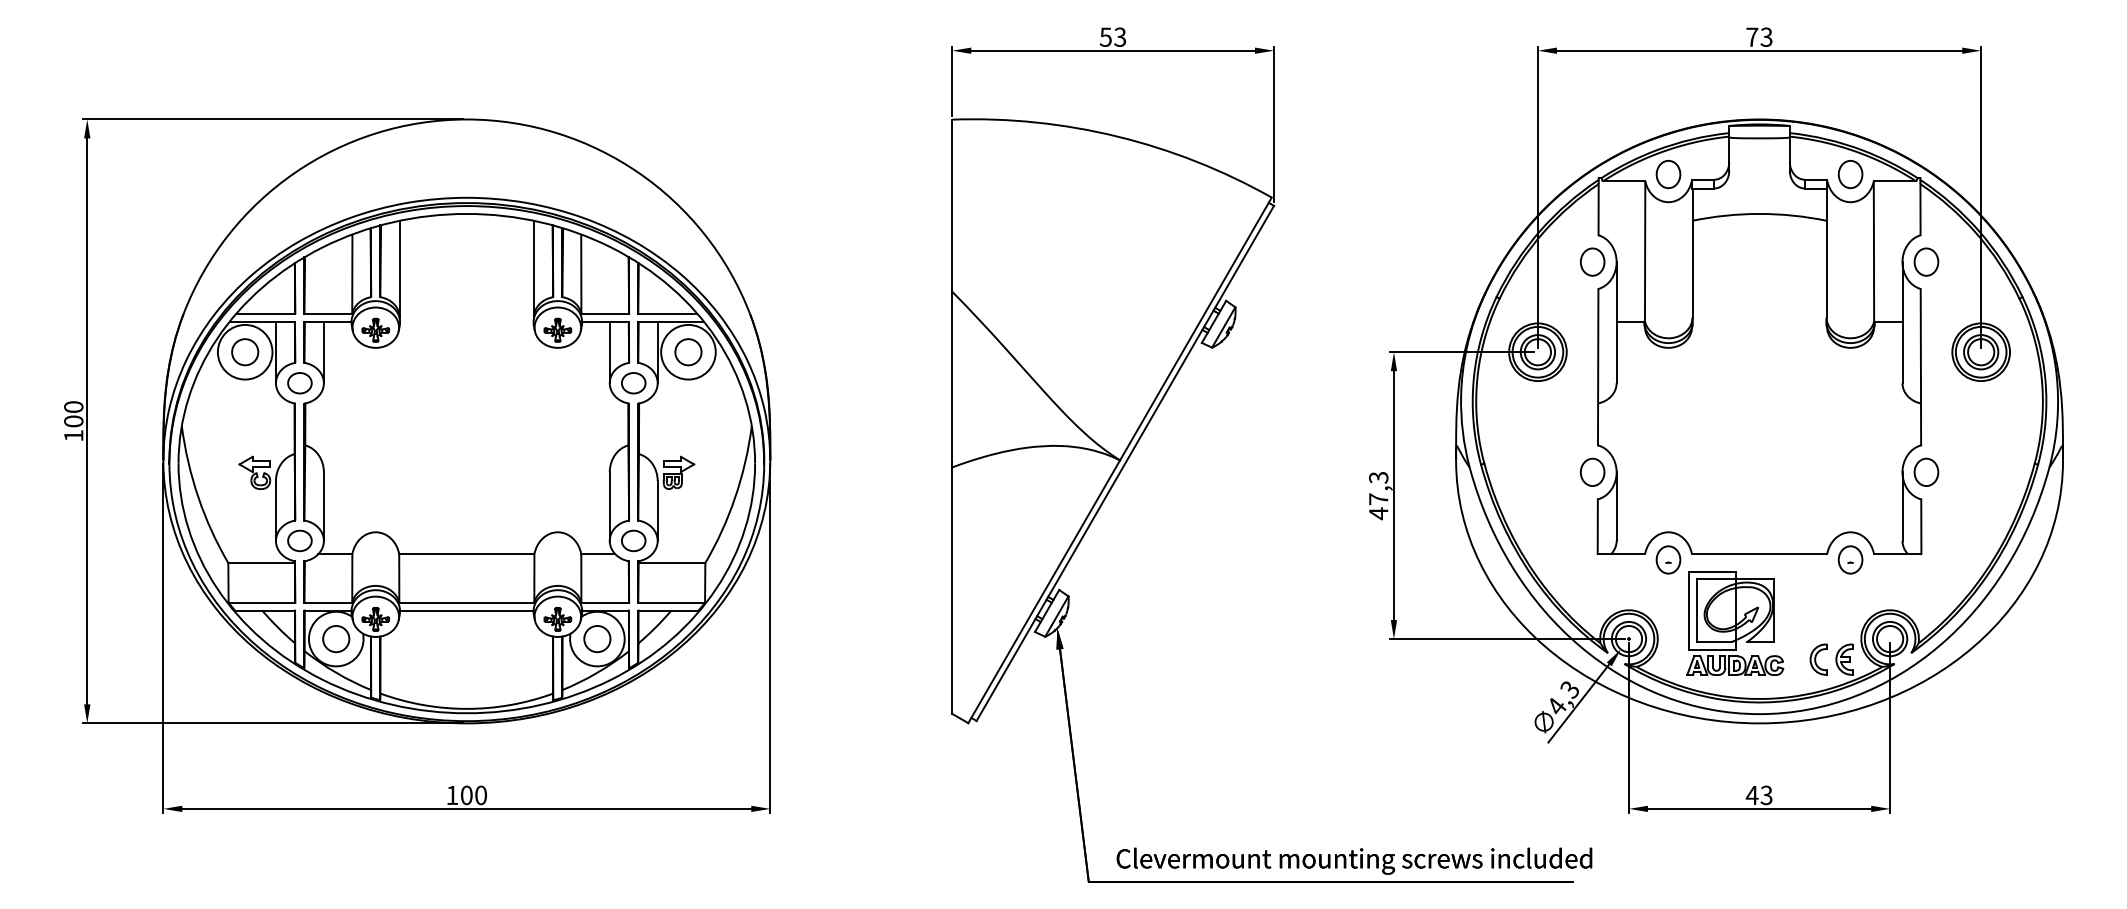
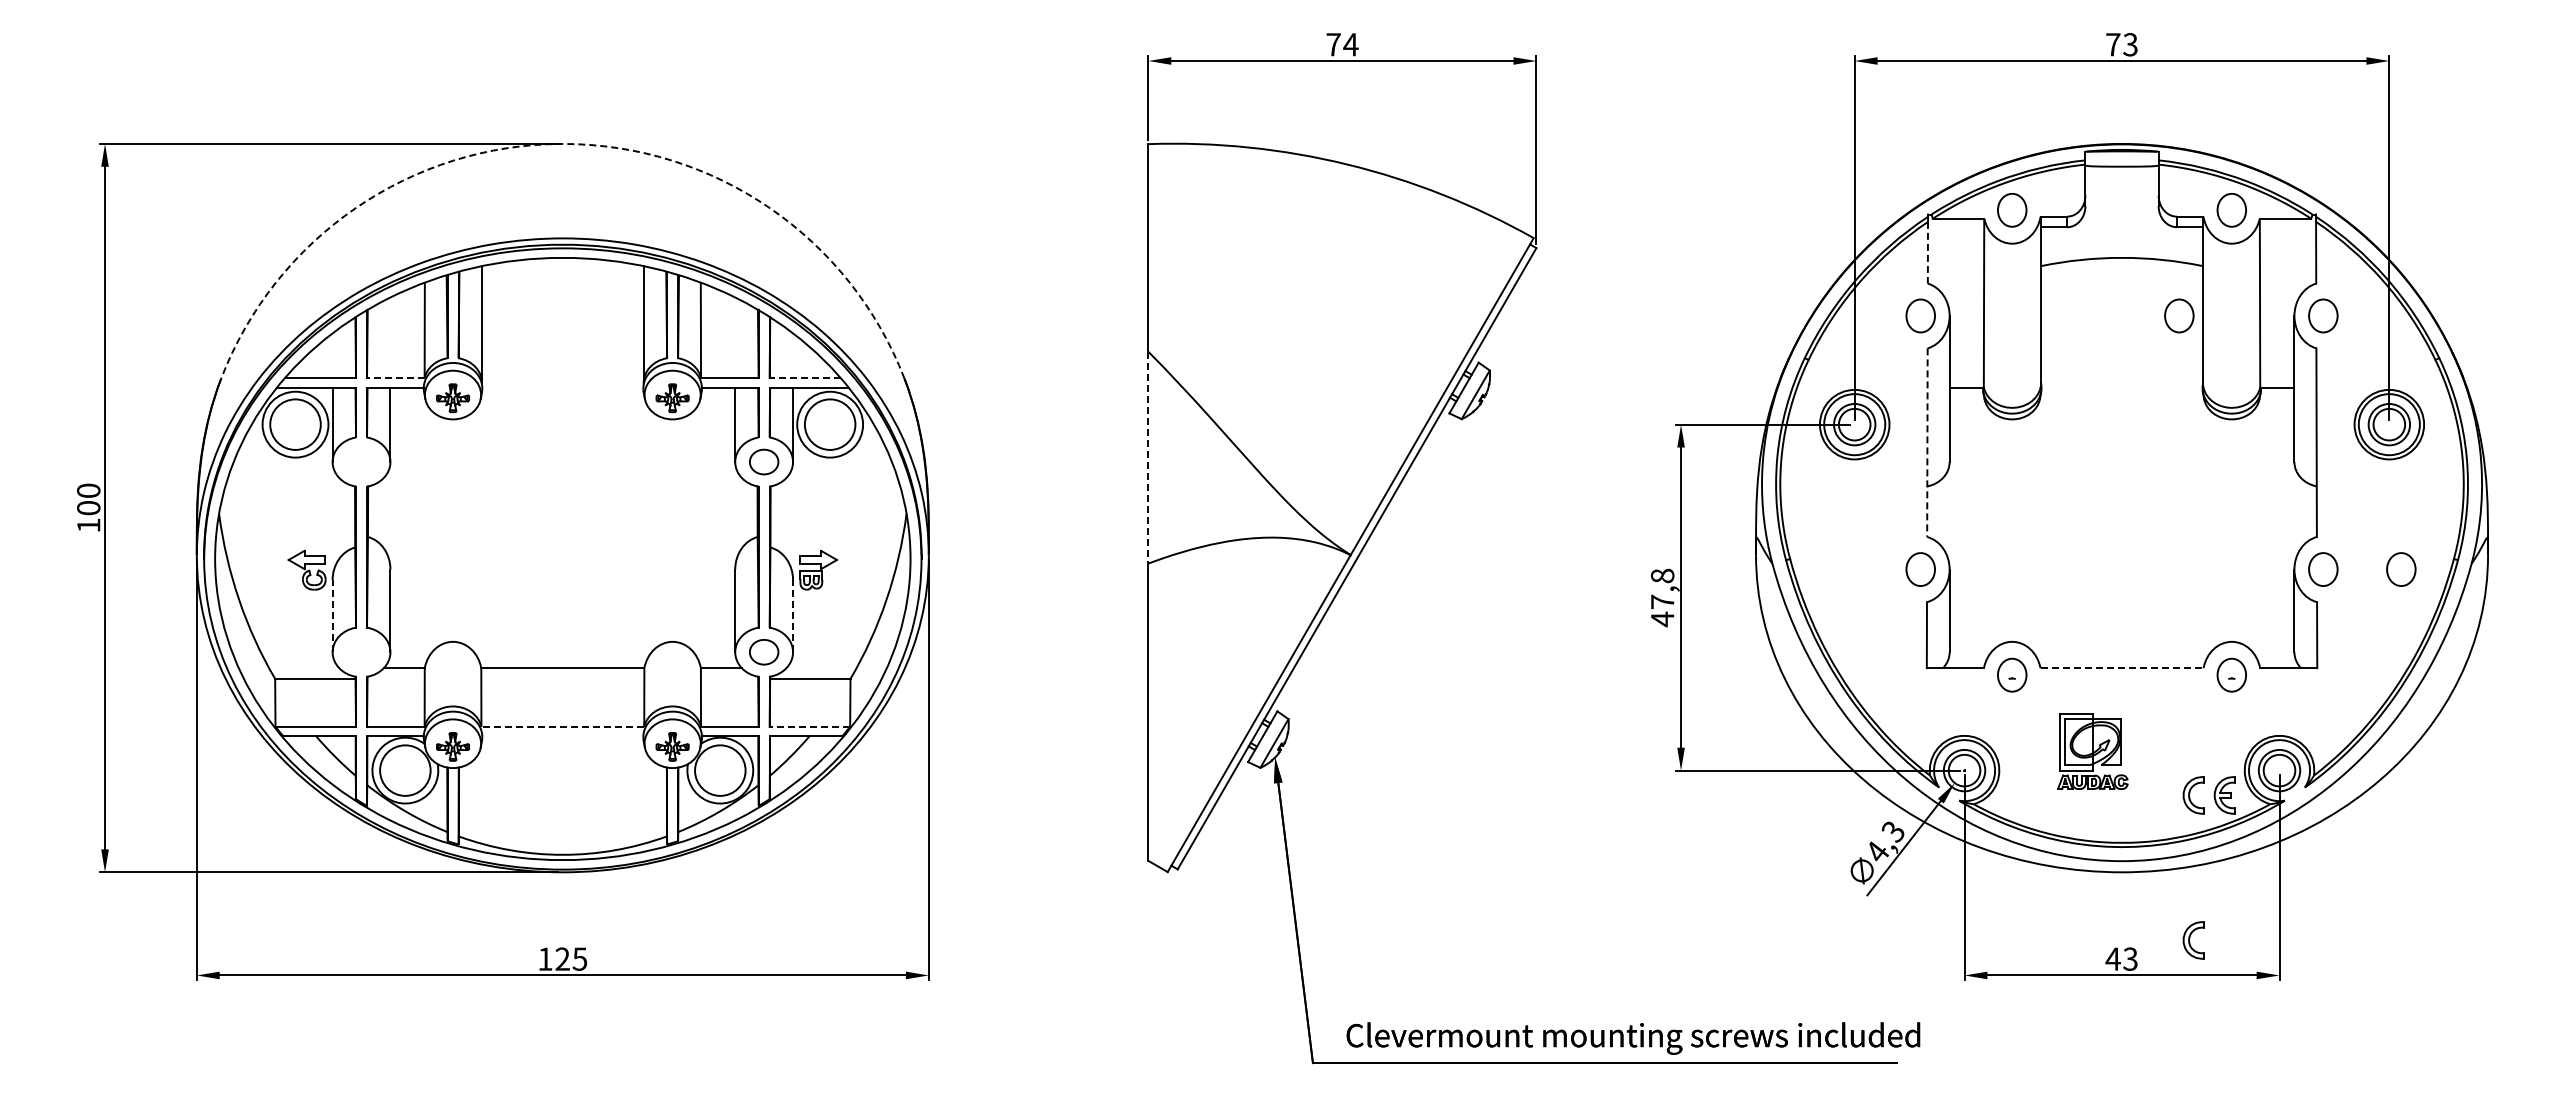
text: (1113, 37) -> (1342, 44), 53 -> 74
arc: (466, 119) -> (562, 143), solid -> dashed
line: (1598, 209) -> (1927, 252), solid -> dashed
part: (1807, 261) -> (2179, 315), added
line: (328, 313) -> (395, 378), solid -> dashed
line: (668, 313) -> (805, 378), solid -> dashed
circle: (245, 352) -> (295, 424), size x1.6
circle: (687, 352) -> (829, 424), size x1.6
line: (1598, 367) -> (1927, 443), solid -> dashed
line: (952, 379) -> (1148, 457), solid -> dashed
part: (299, 382) -> (361, 461), removed
part: (1991, 472) -> (2401, 569), added
text: (1378, 477) -> (1662, 575), 47,3 -> 47,8
line: (275, 510) -> (332, 615), solid -> dashed
line: (658, 510) -> (793, 615), solid -> dashed
part: (299, 541) -> (361, 652), removed
line: (1759, 554) -> (2122, 668), solid -> dashed
line: (466, 602) -> (562, 726), solid -> dashed
line: (671, 602) -> (809, 726), solid -> dashed
line: (466, 610) -> (562, 736), removed
part: (1735, 623) -> (2092, 751), size x0.6
circle: (336, 638) -> (405, 770), size x1.6
circle: (597, 638) -> (720, 770), size x1.6
part: (1818, 779) -> (2193, 940), added
text: (474, 794) -> (571, 958), 100 -> 125

